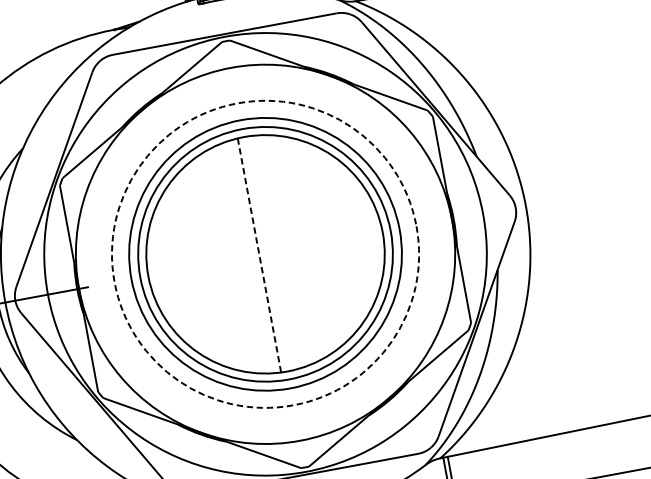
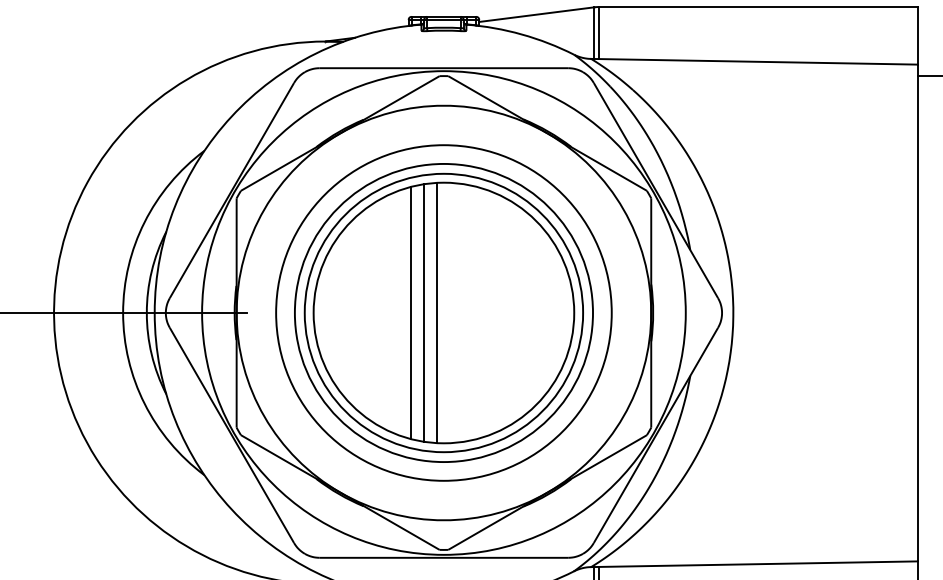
circle: (265, 253) -> (443, 312), dashed -> solid
line: (259, 255) -> (437, 313), dashed -> solid
line: (247, 257) -> (424, 312), added
line: (236, 259) -> (411, 312), added

